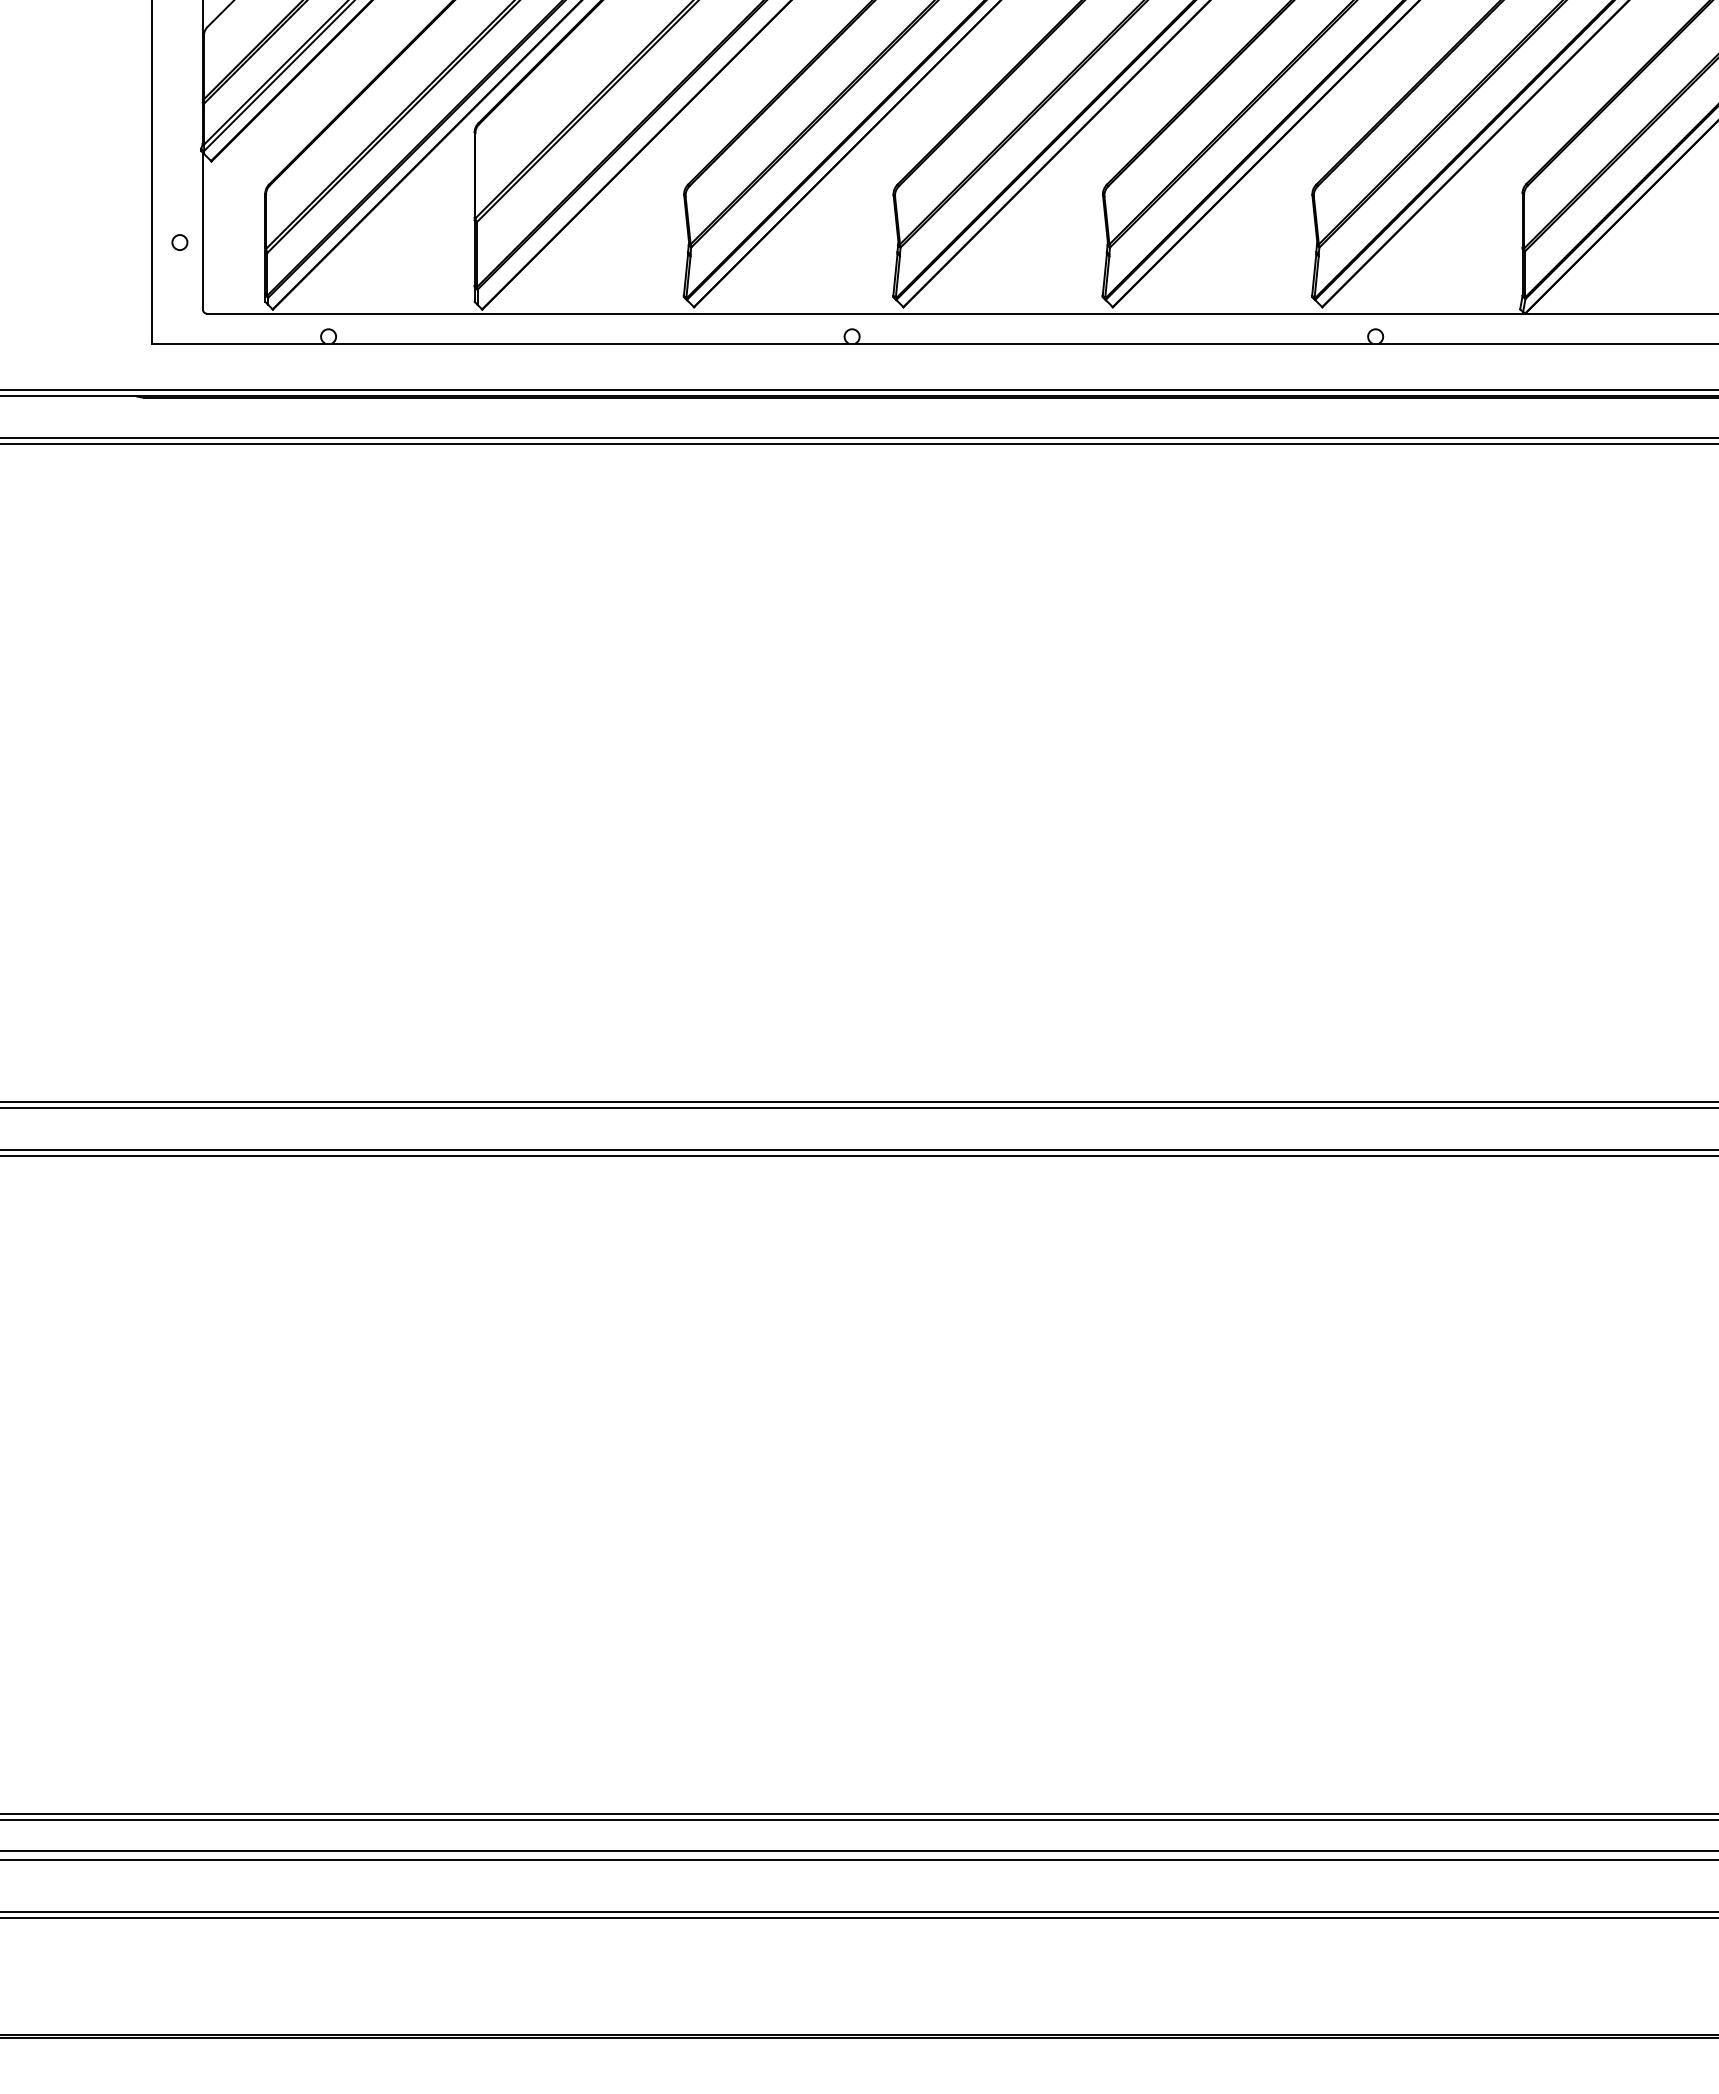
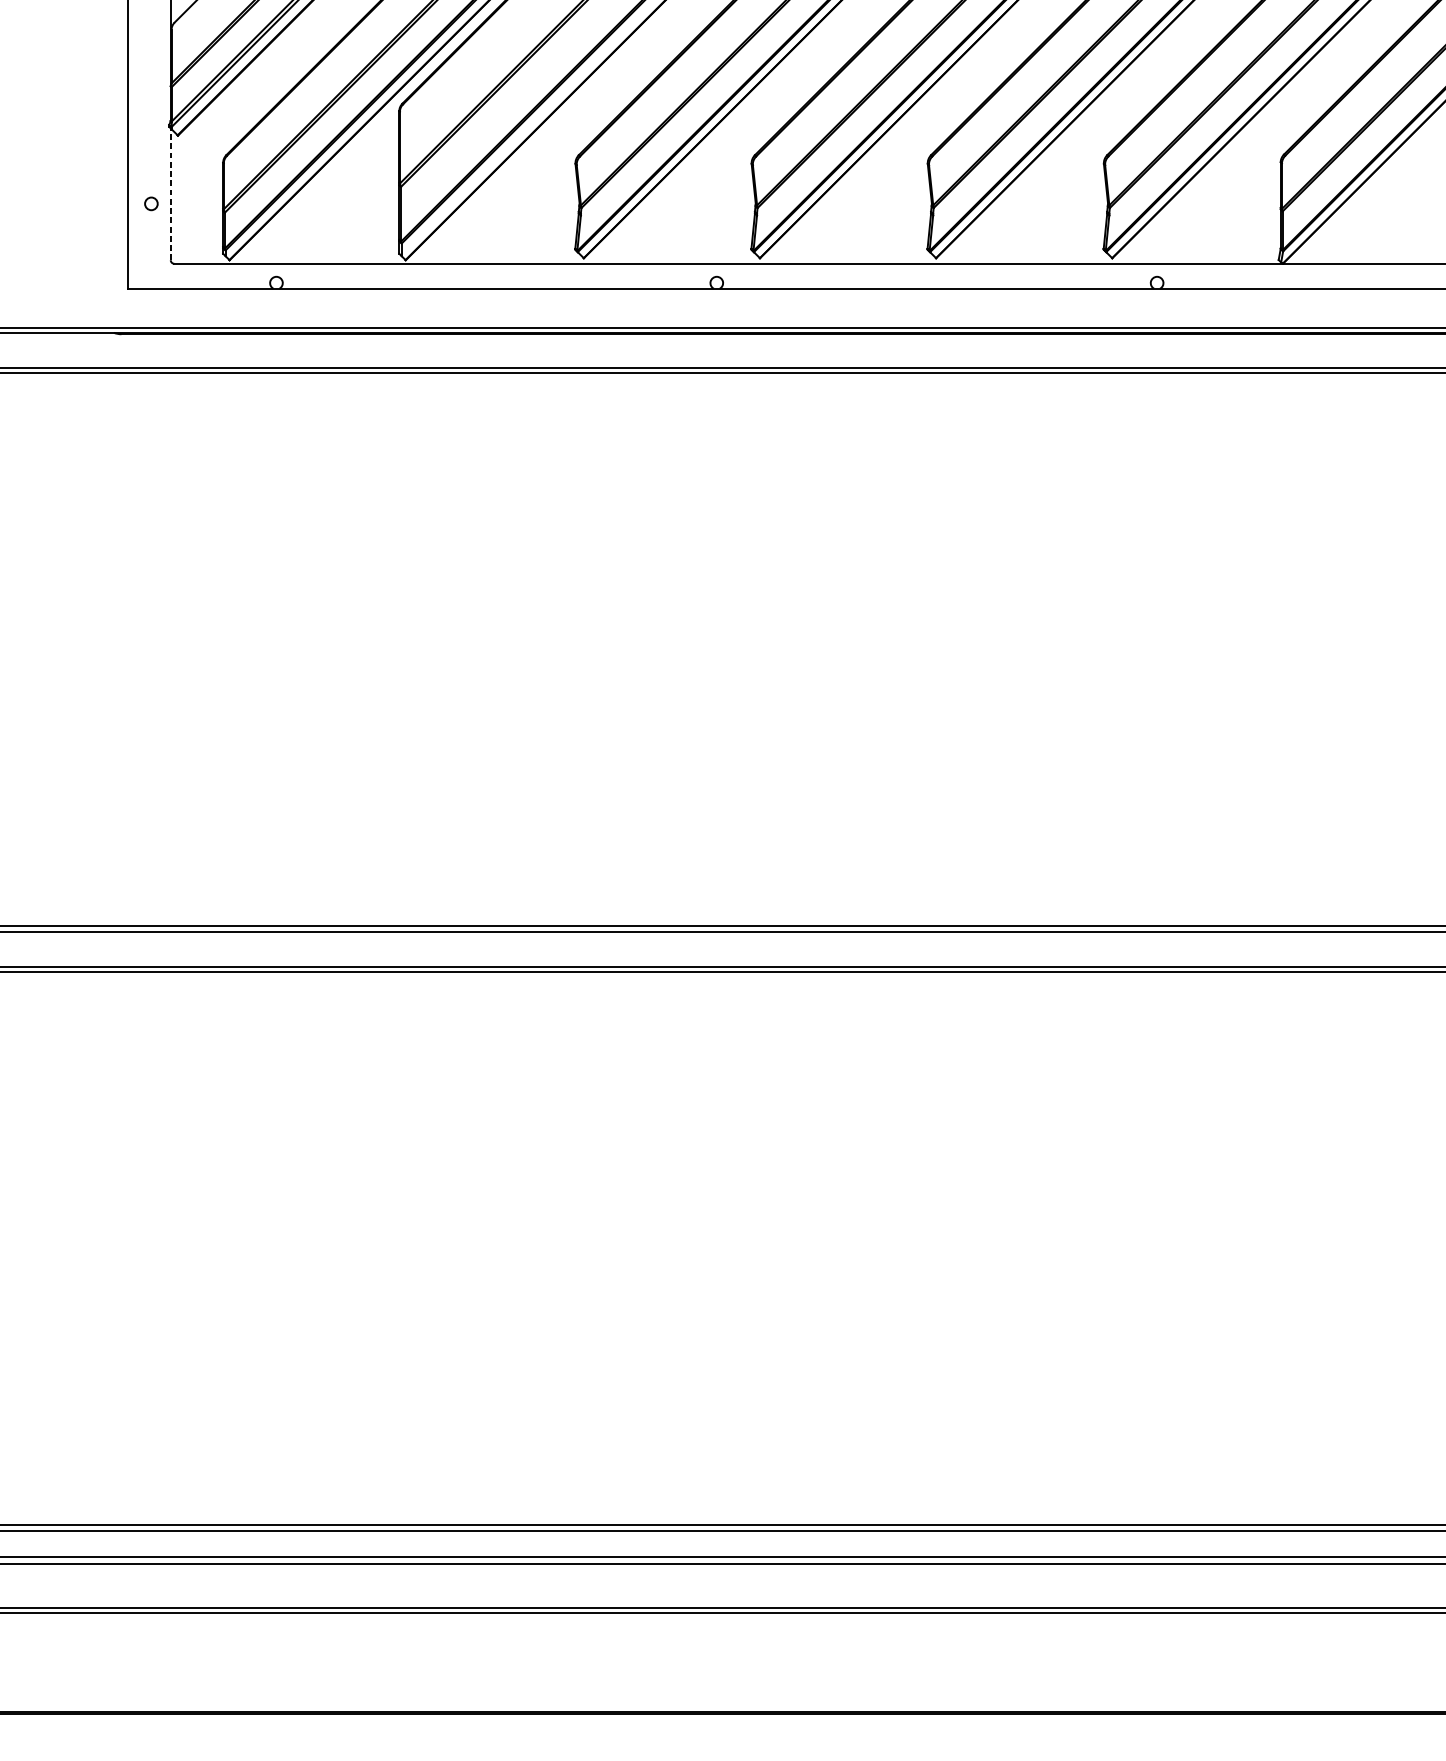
line: (202, 230) -> (170, 193), solid -> dashed

